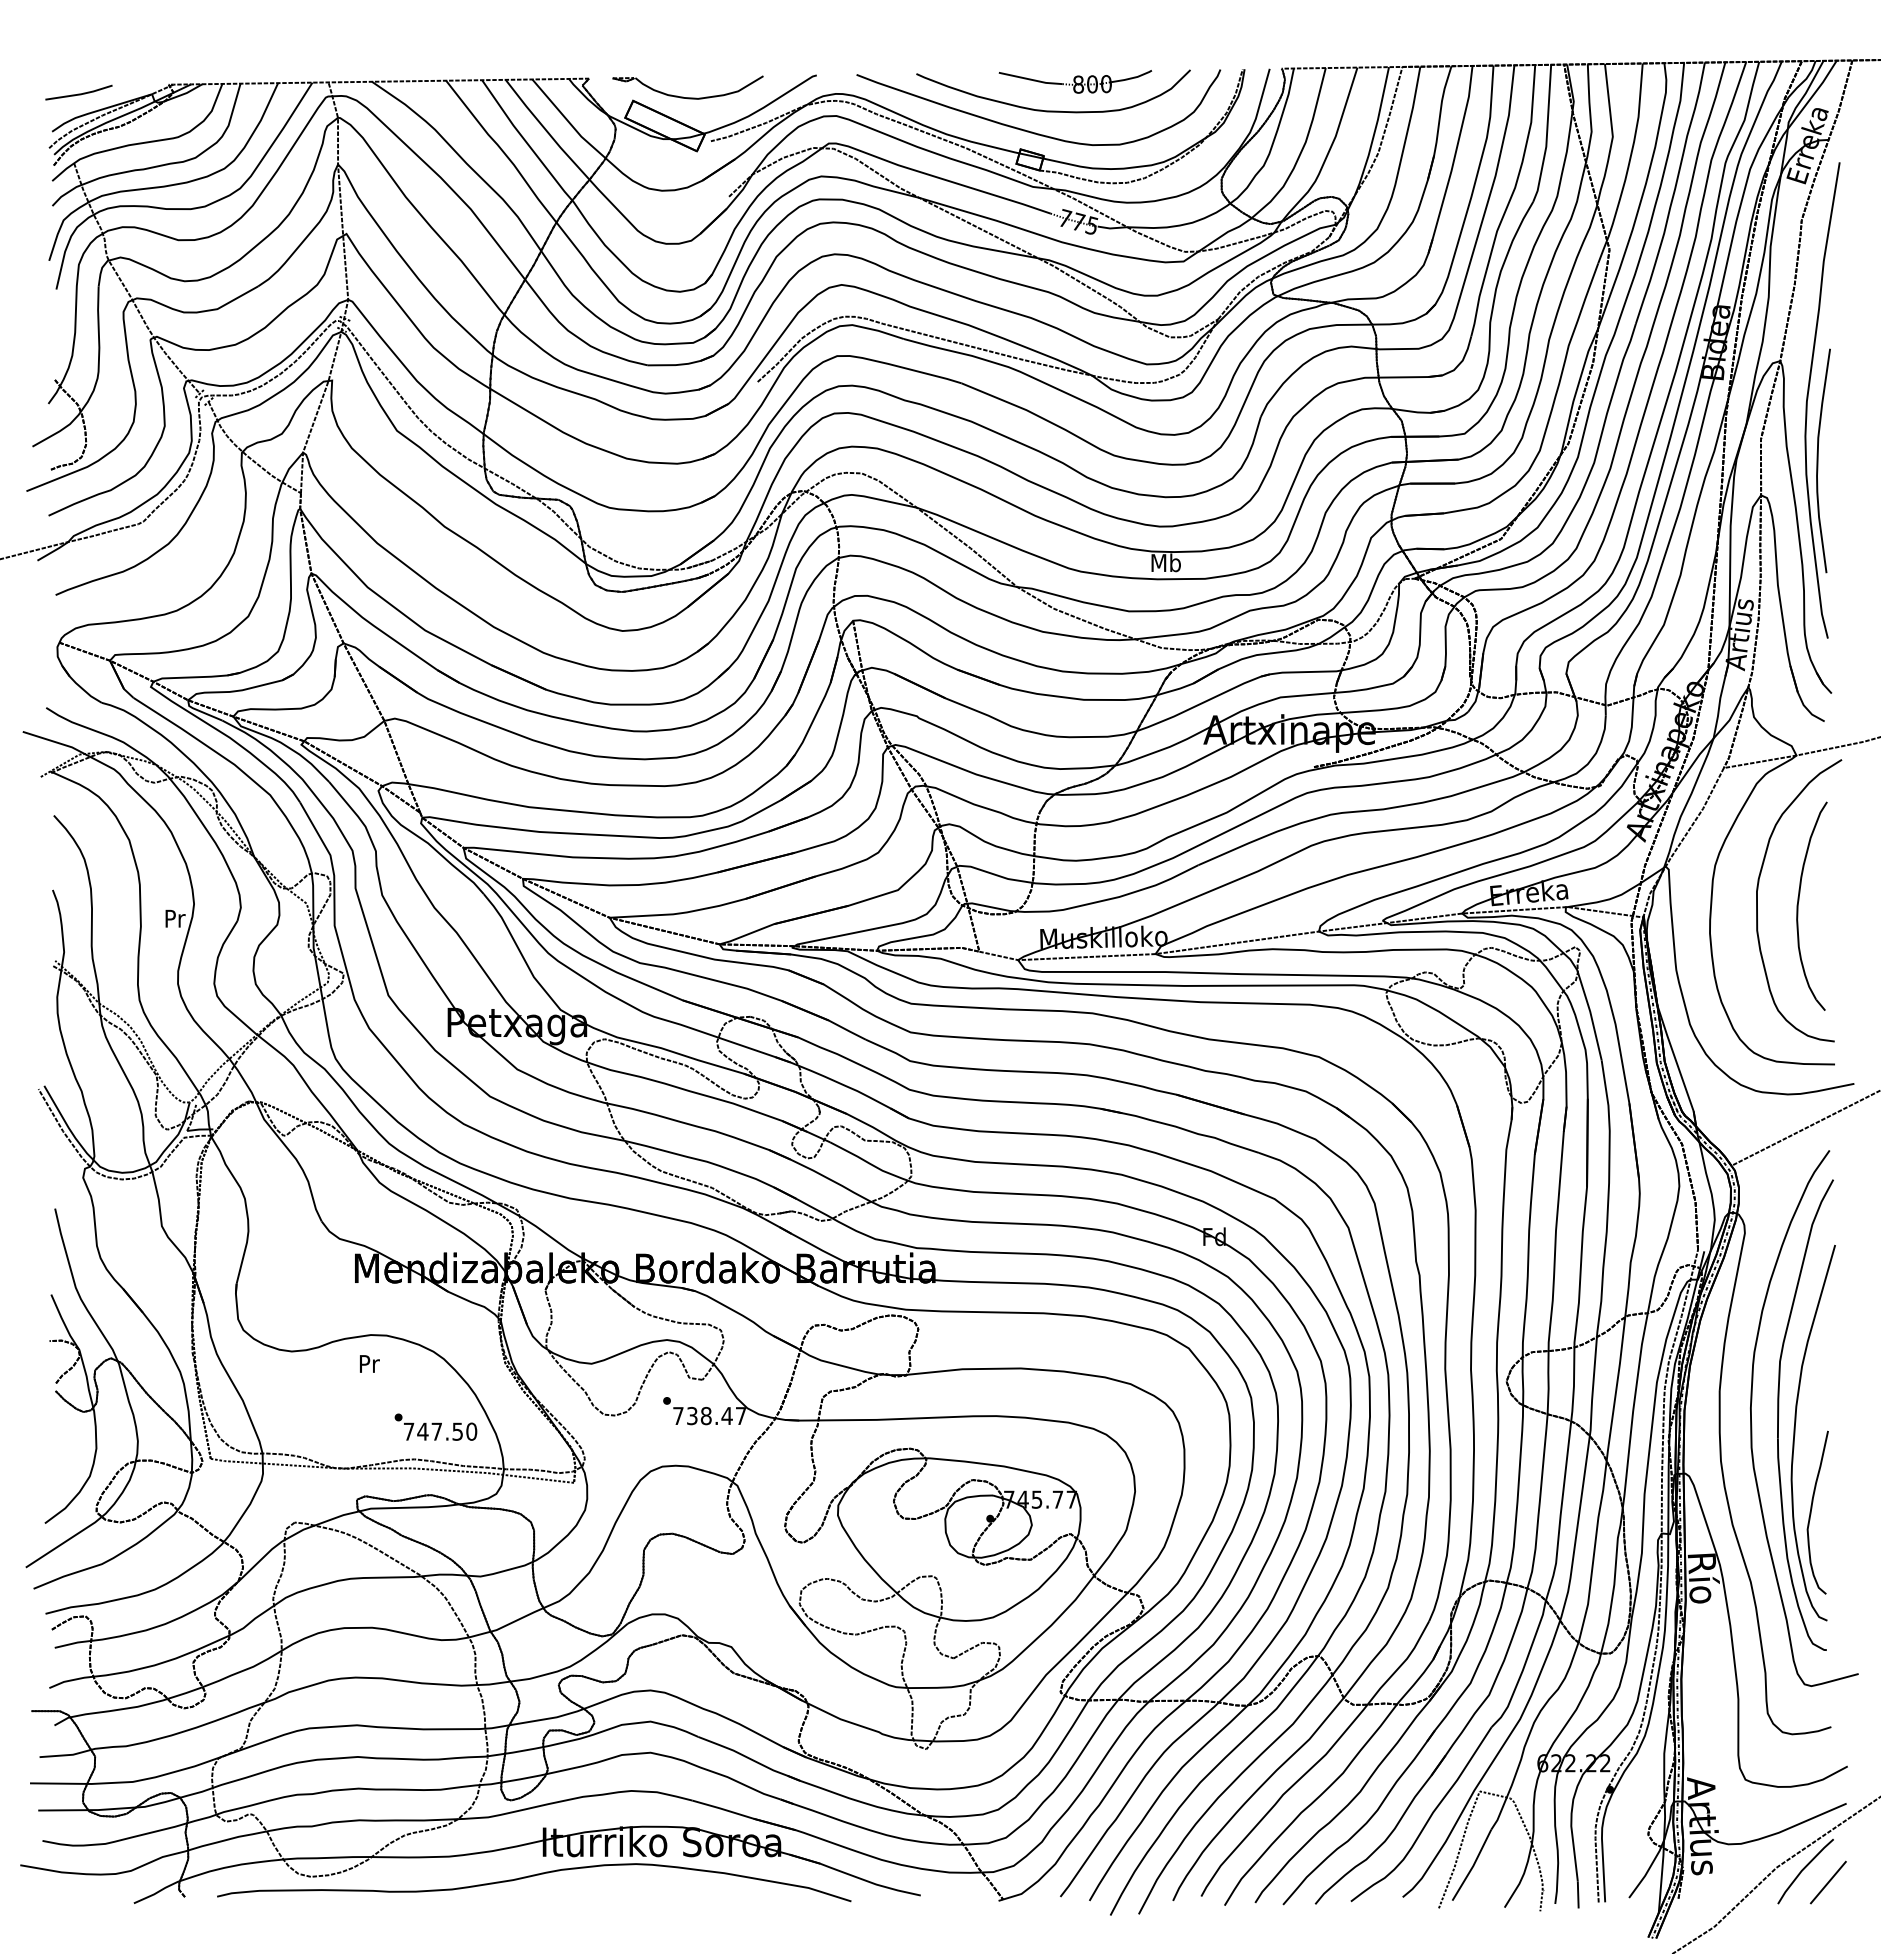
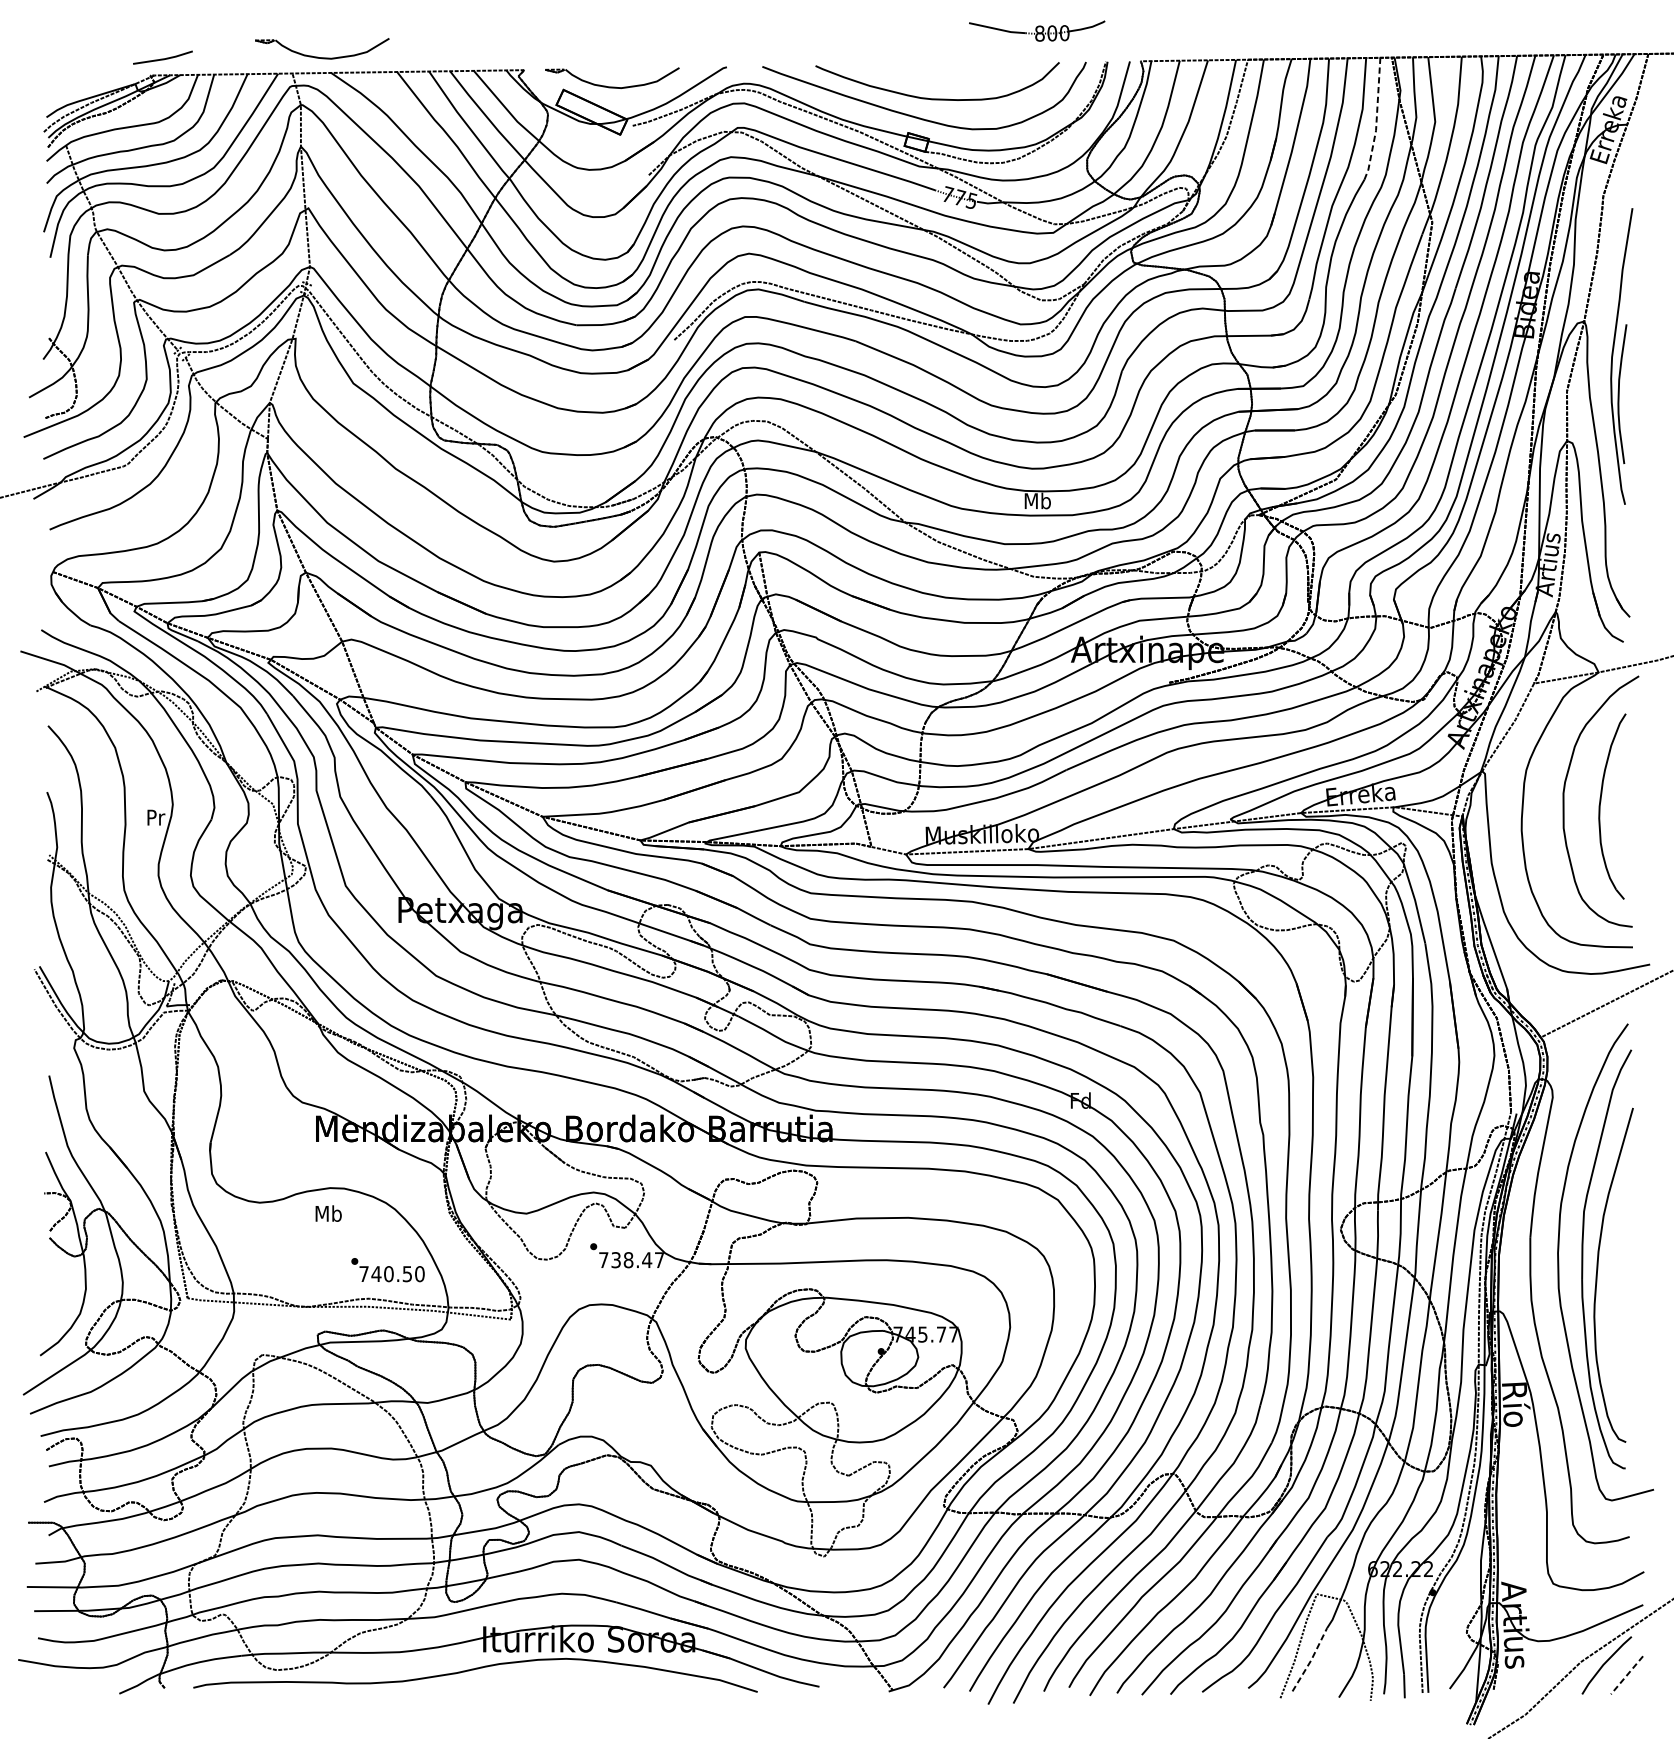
part: (357, 63) -> (318, 56), added
part: (1075, 81) -> (1037, 30), moved
line: (78, 93) -> (162, 58), moved
line: (1546, 134) -> (1376, 119), solid -> dashed
part: (1822, 400) -> (1621, 356), size x0.7
text: (368, 1363) -> (328, 1213), Pr -> Mb
text: (436, 1431) -> (388, 1273), 747.50 -> 740.50
curve: (1811, 1512) -> (1612, 1345), removed
line: (1473, 1866) -> (1311, 1660), solid -> dashed
line: (1828, 1882) -> (1627, 1675), solid -> dashed

